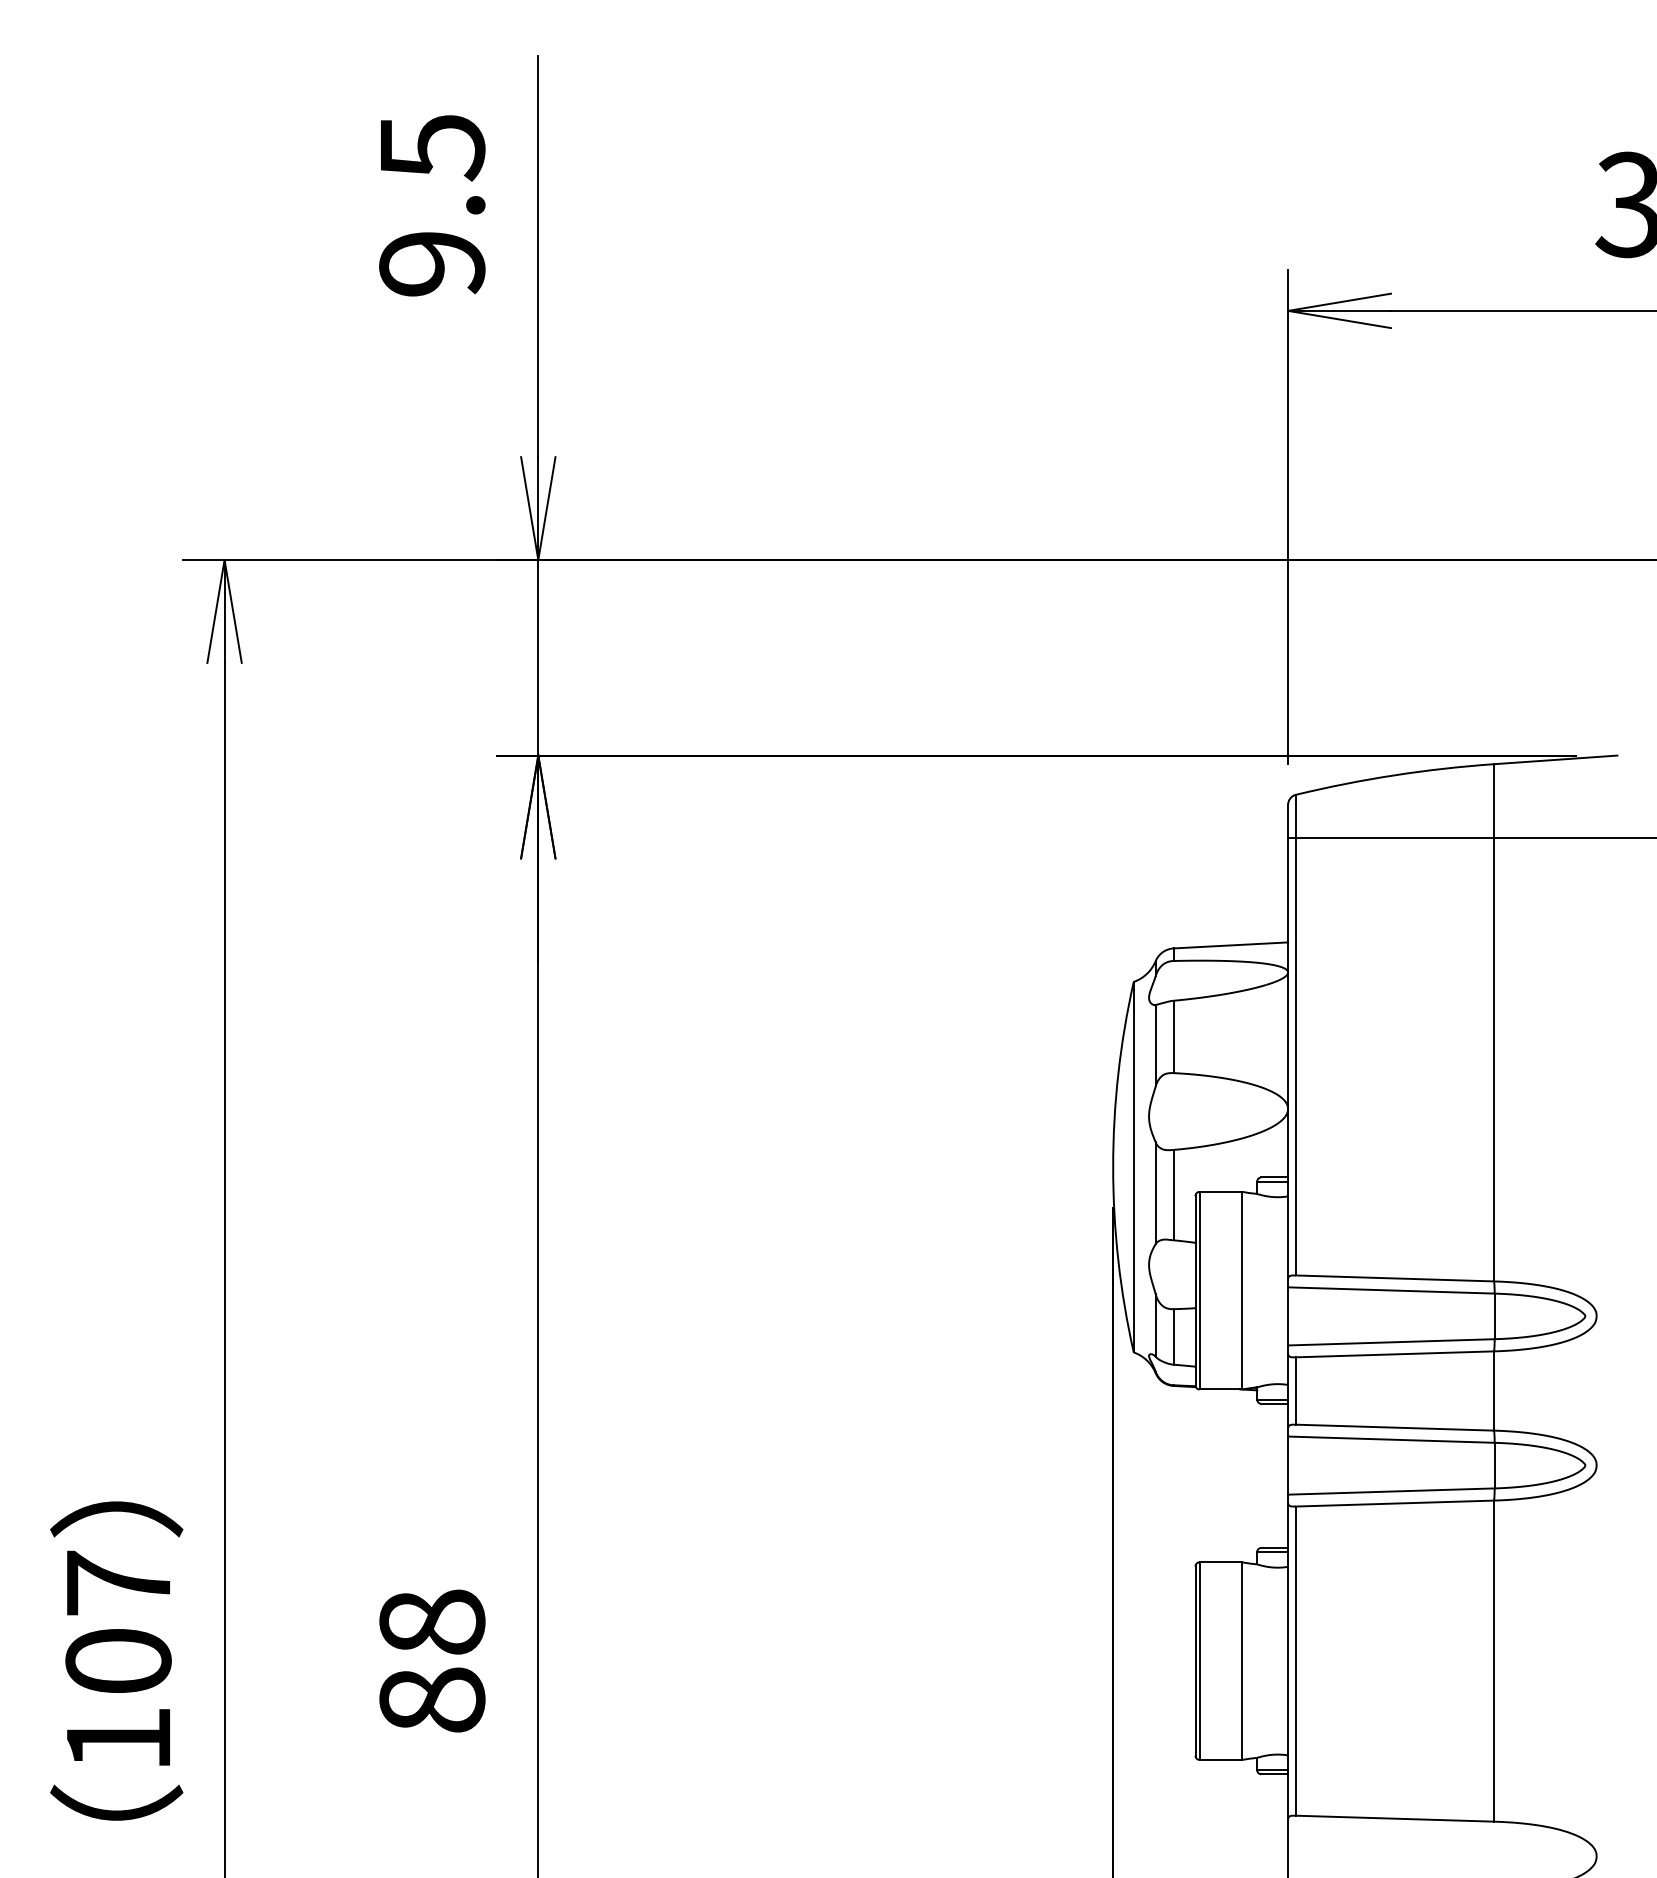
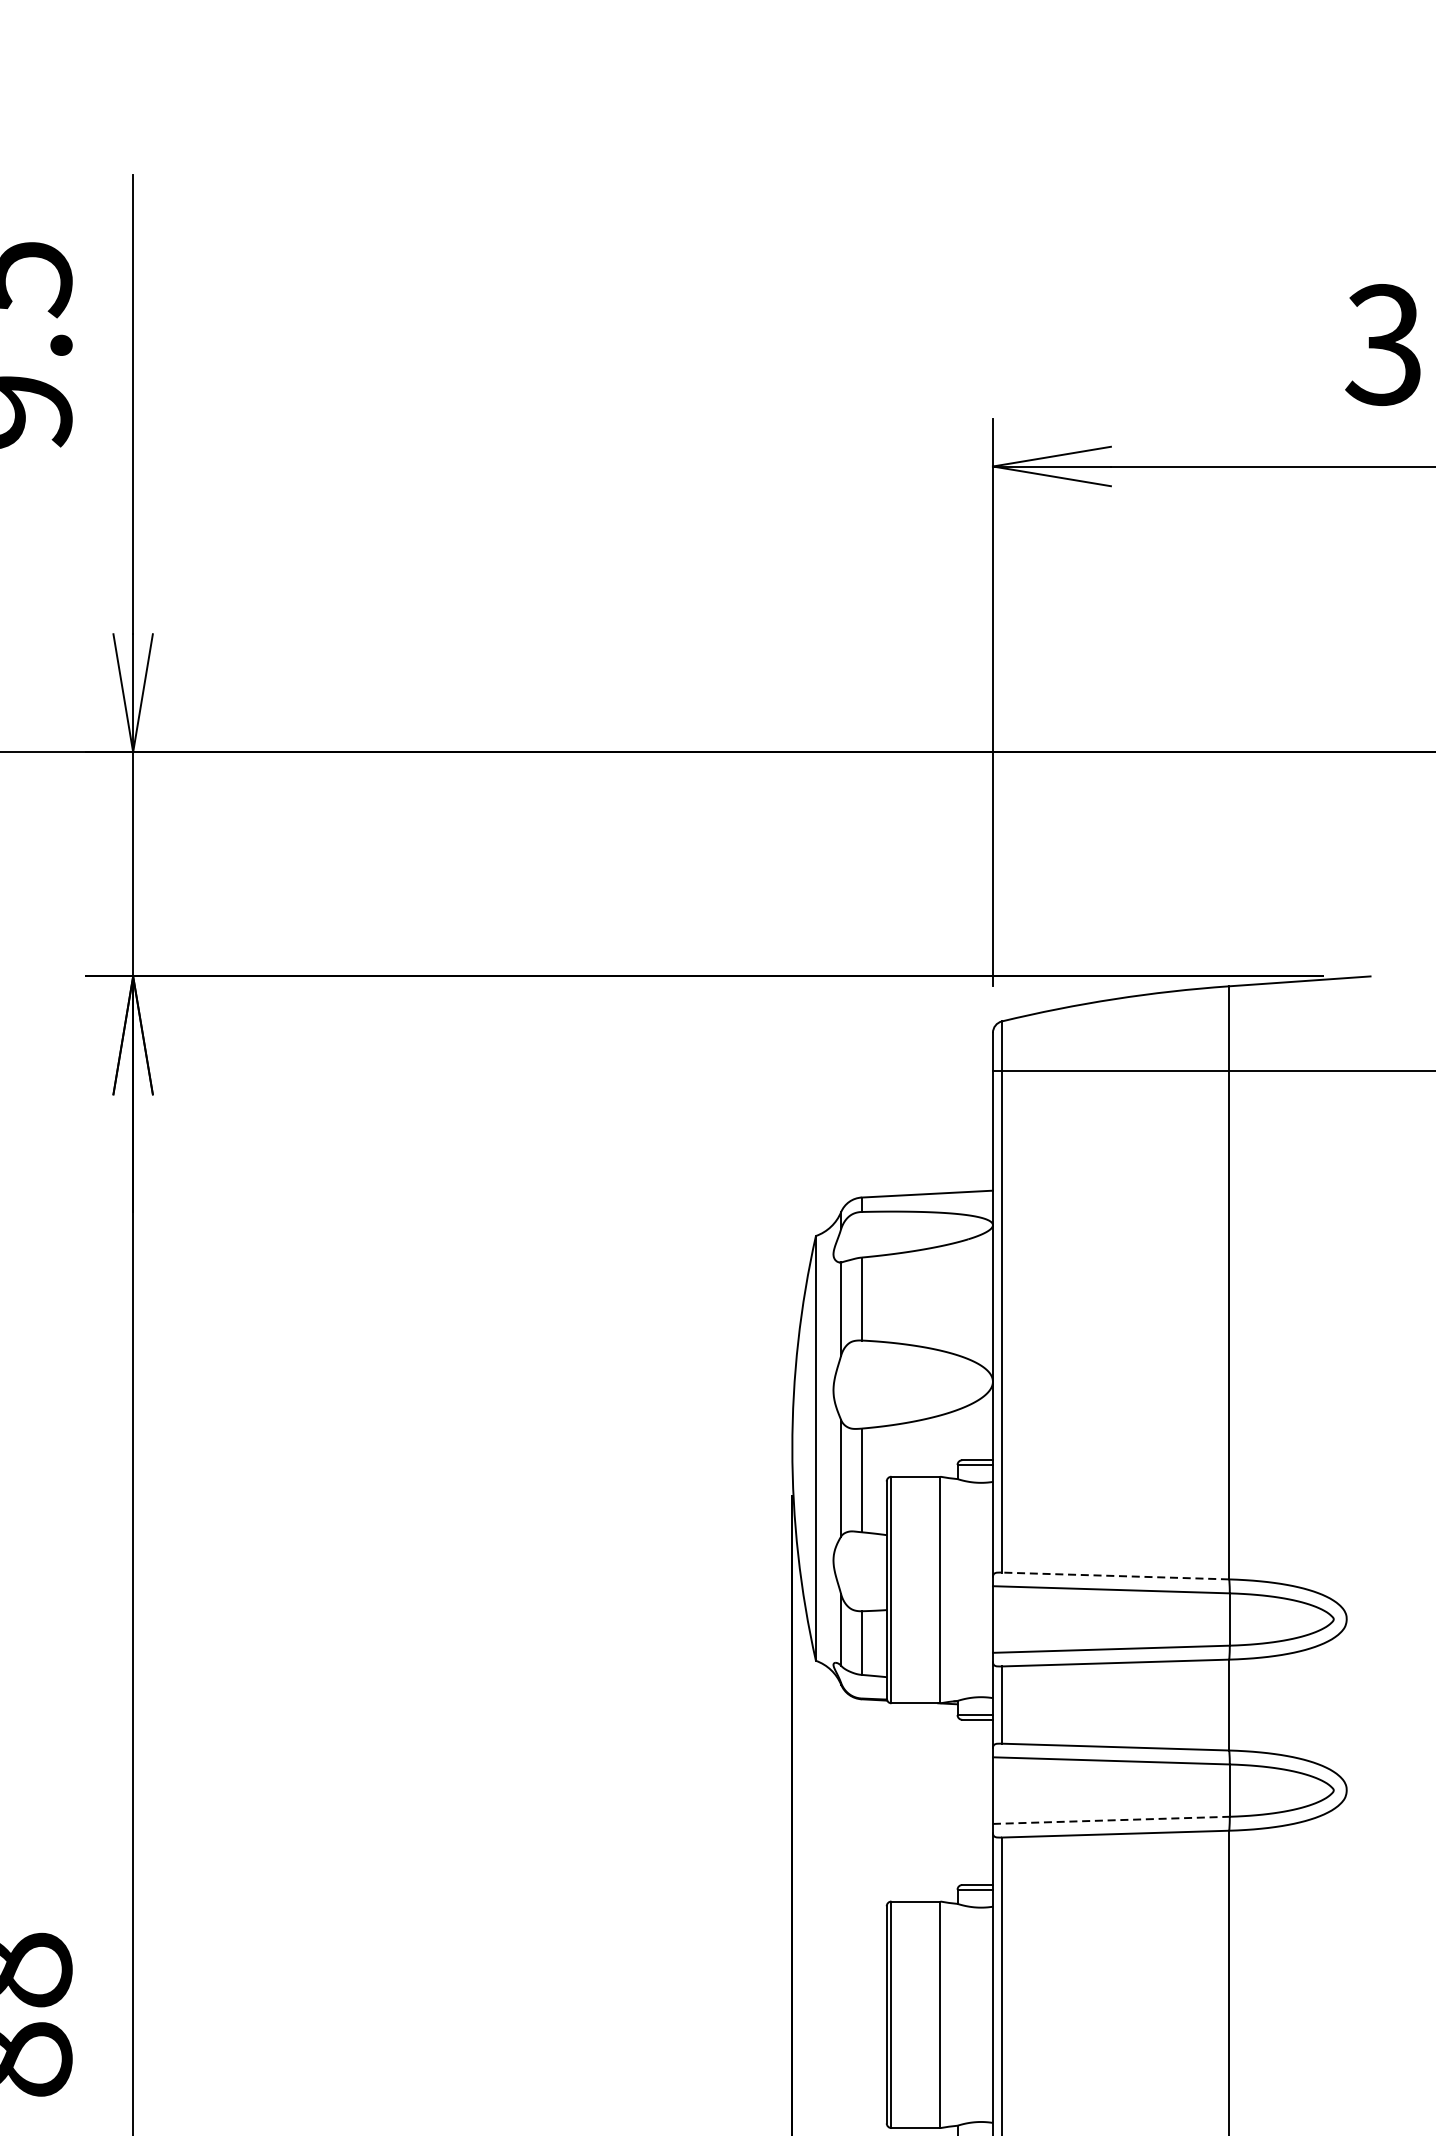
line: (1394, 1278) -> (1114, 1576), solid -> dashed
line: (1391, 1491) -> (1111, 1820), solid -> dashed

